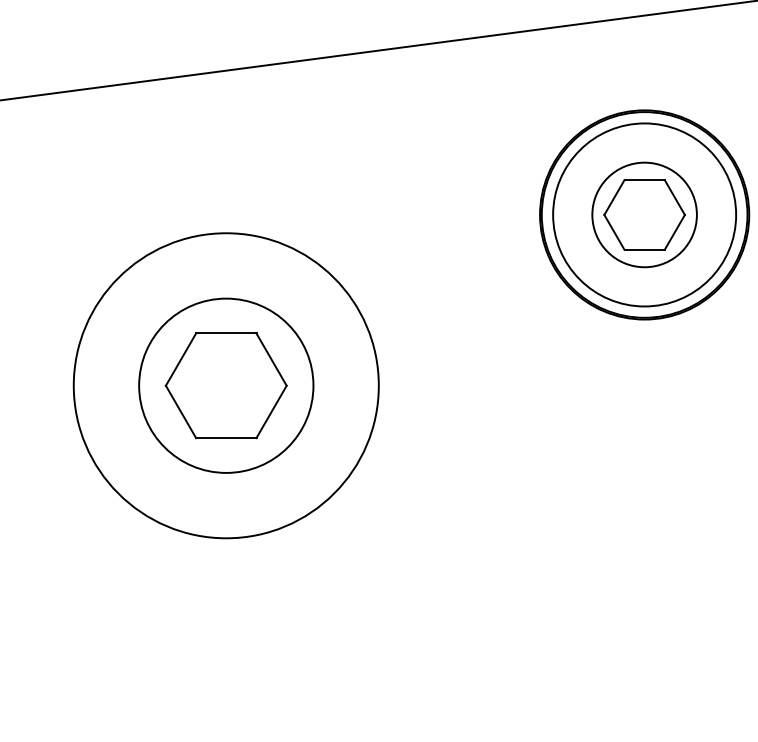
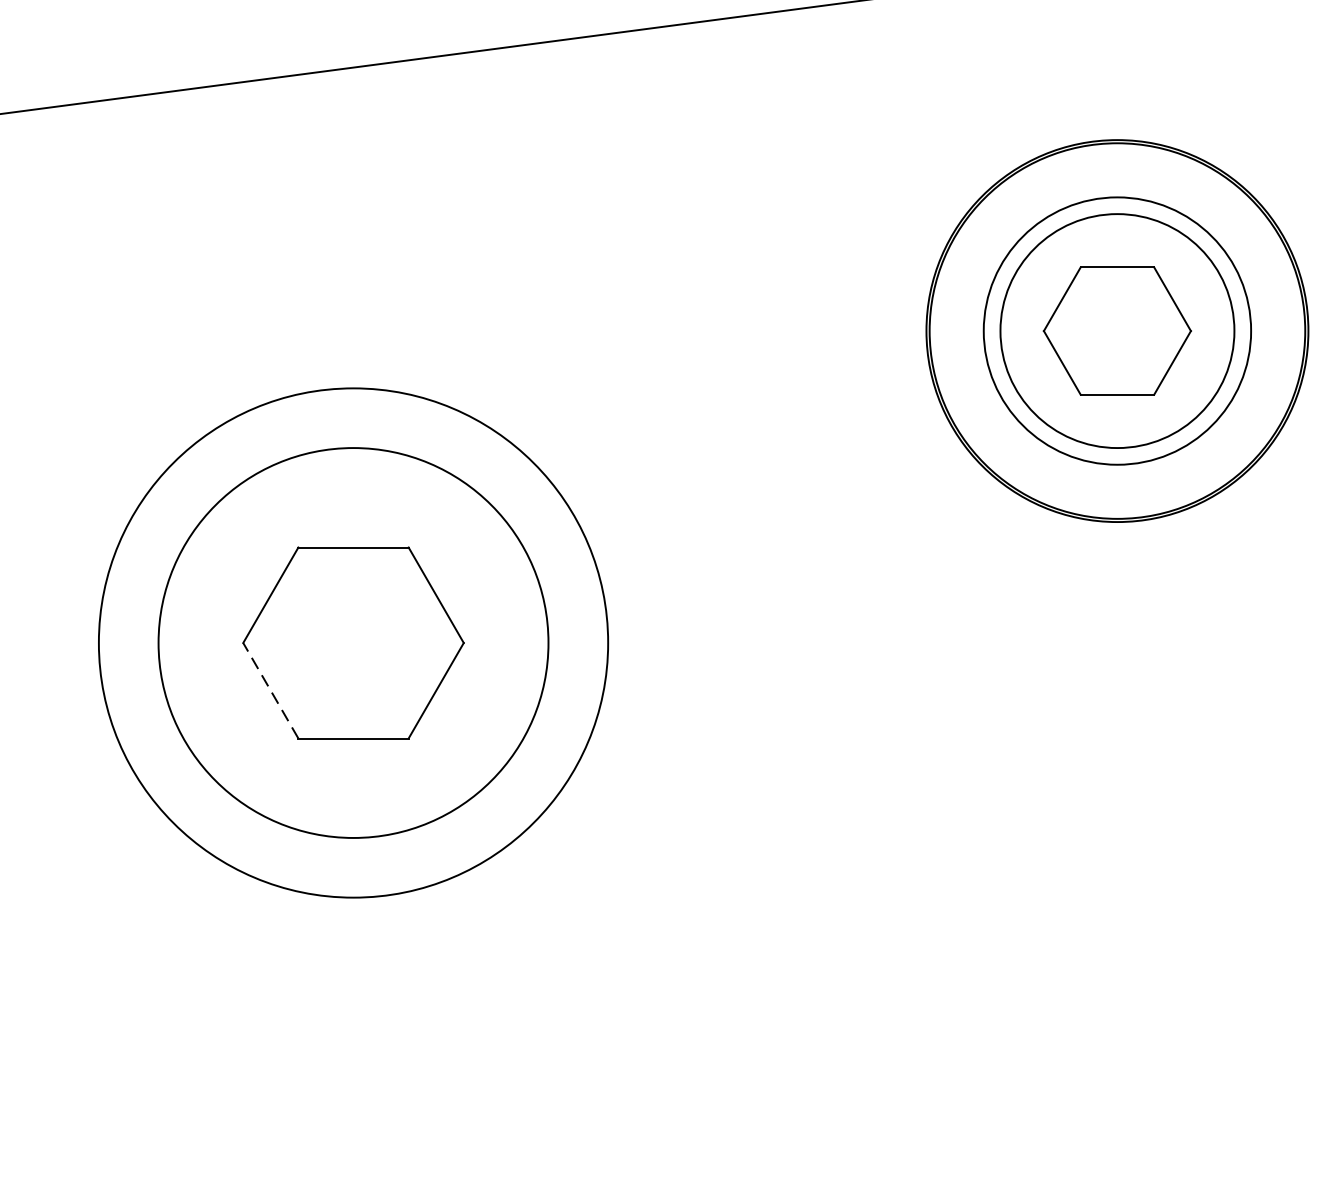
circle: (644, 214) -> (1117, 330), size x0.7
circle: (644, 214) -> (1117, 330), size x1.4
circle: (225, 385) -> (352, 642), size x0.7
circle: (226, 385) -> (353, 642), size x1.6
line: (180, 411) -> (269, 689), solid -> dashed

